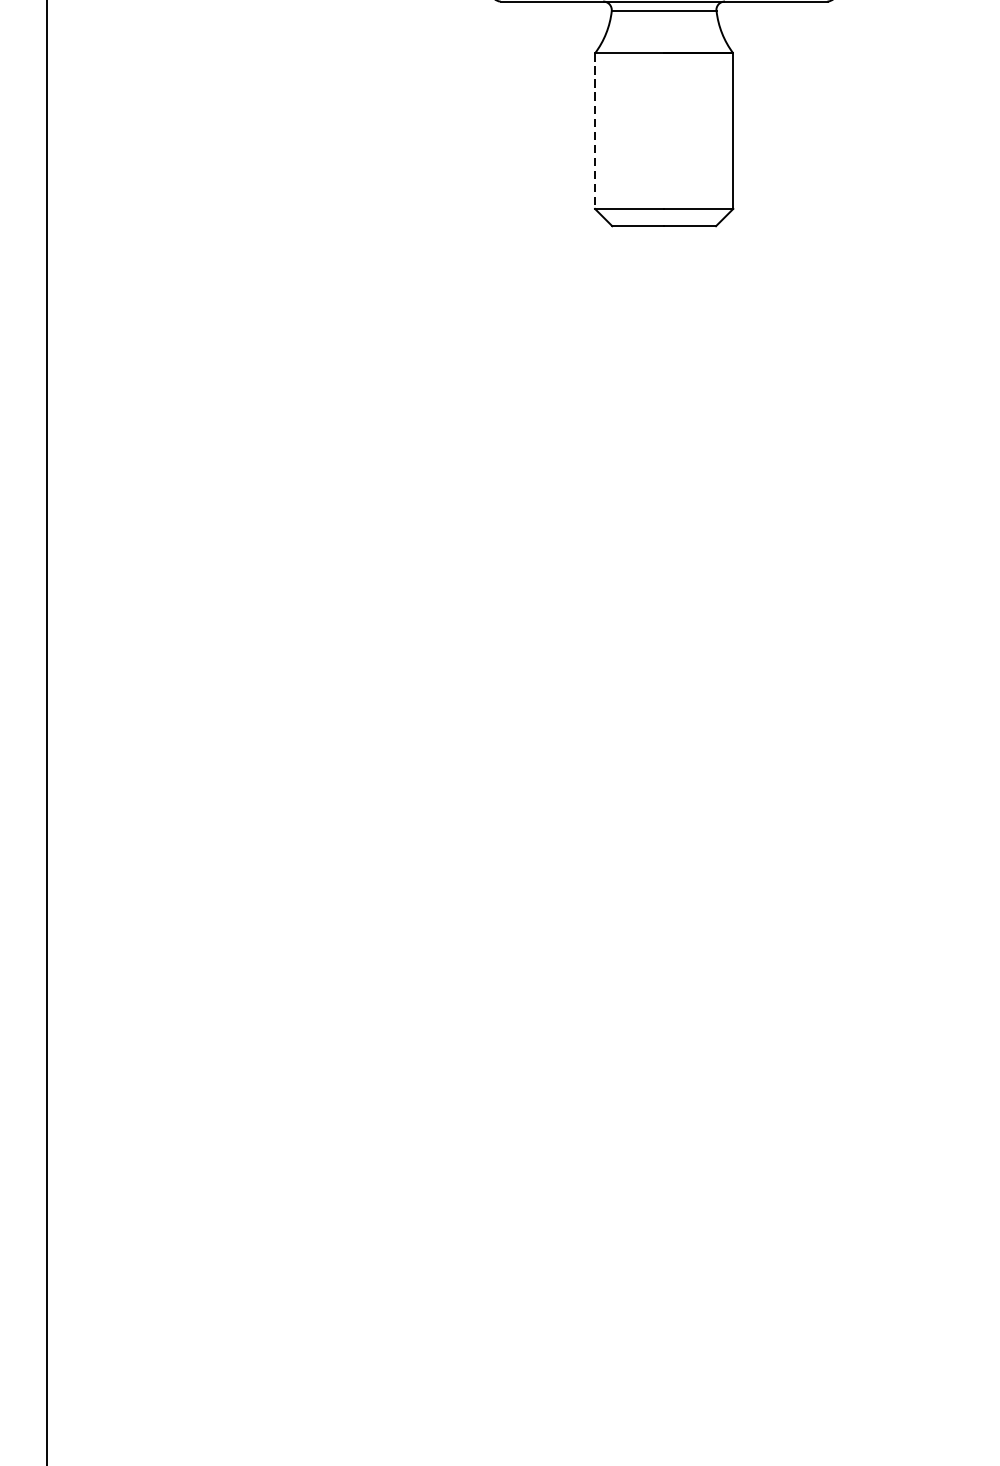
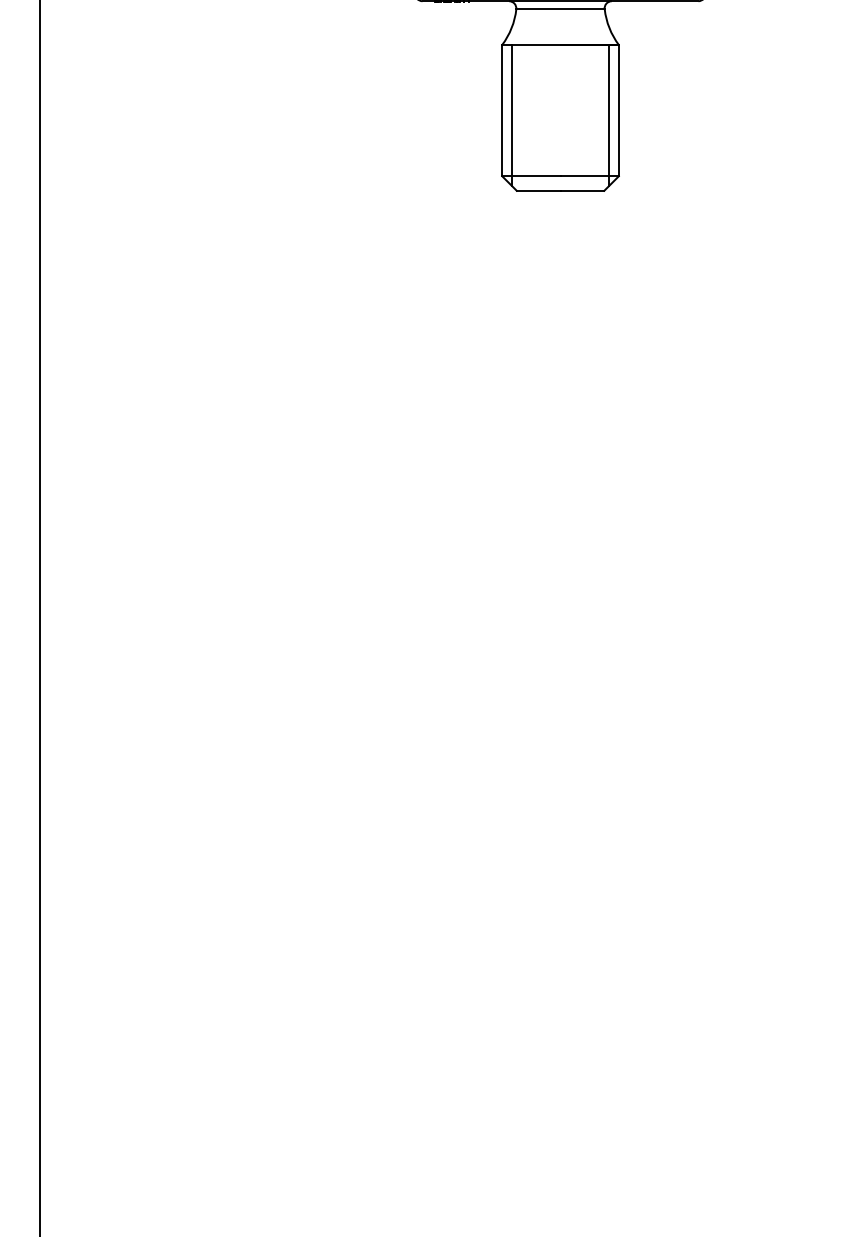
line: (595, 131) -> (502, 110), dashed -> solid
line: (607, 136) -> (512, 115), added
line: (721, 136) -> (608, 115), added

